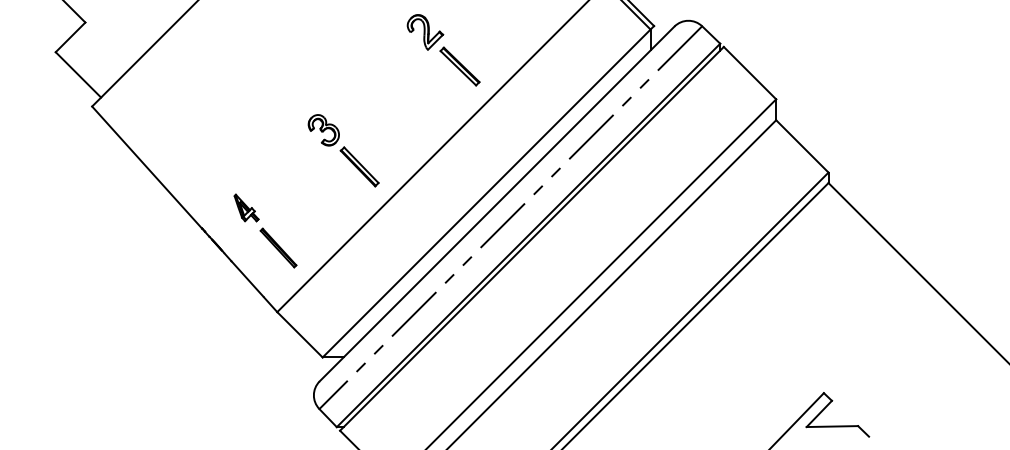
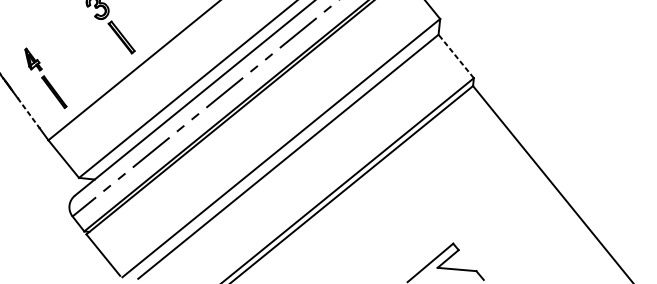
line: (802, 146) -> (456, 56), solid -> dashed
line: (248, 279) -> (29, 113), solid -> dashed

